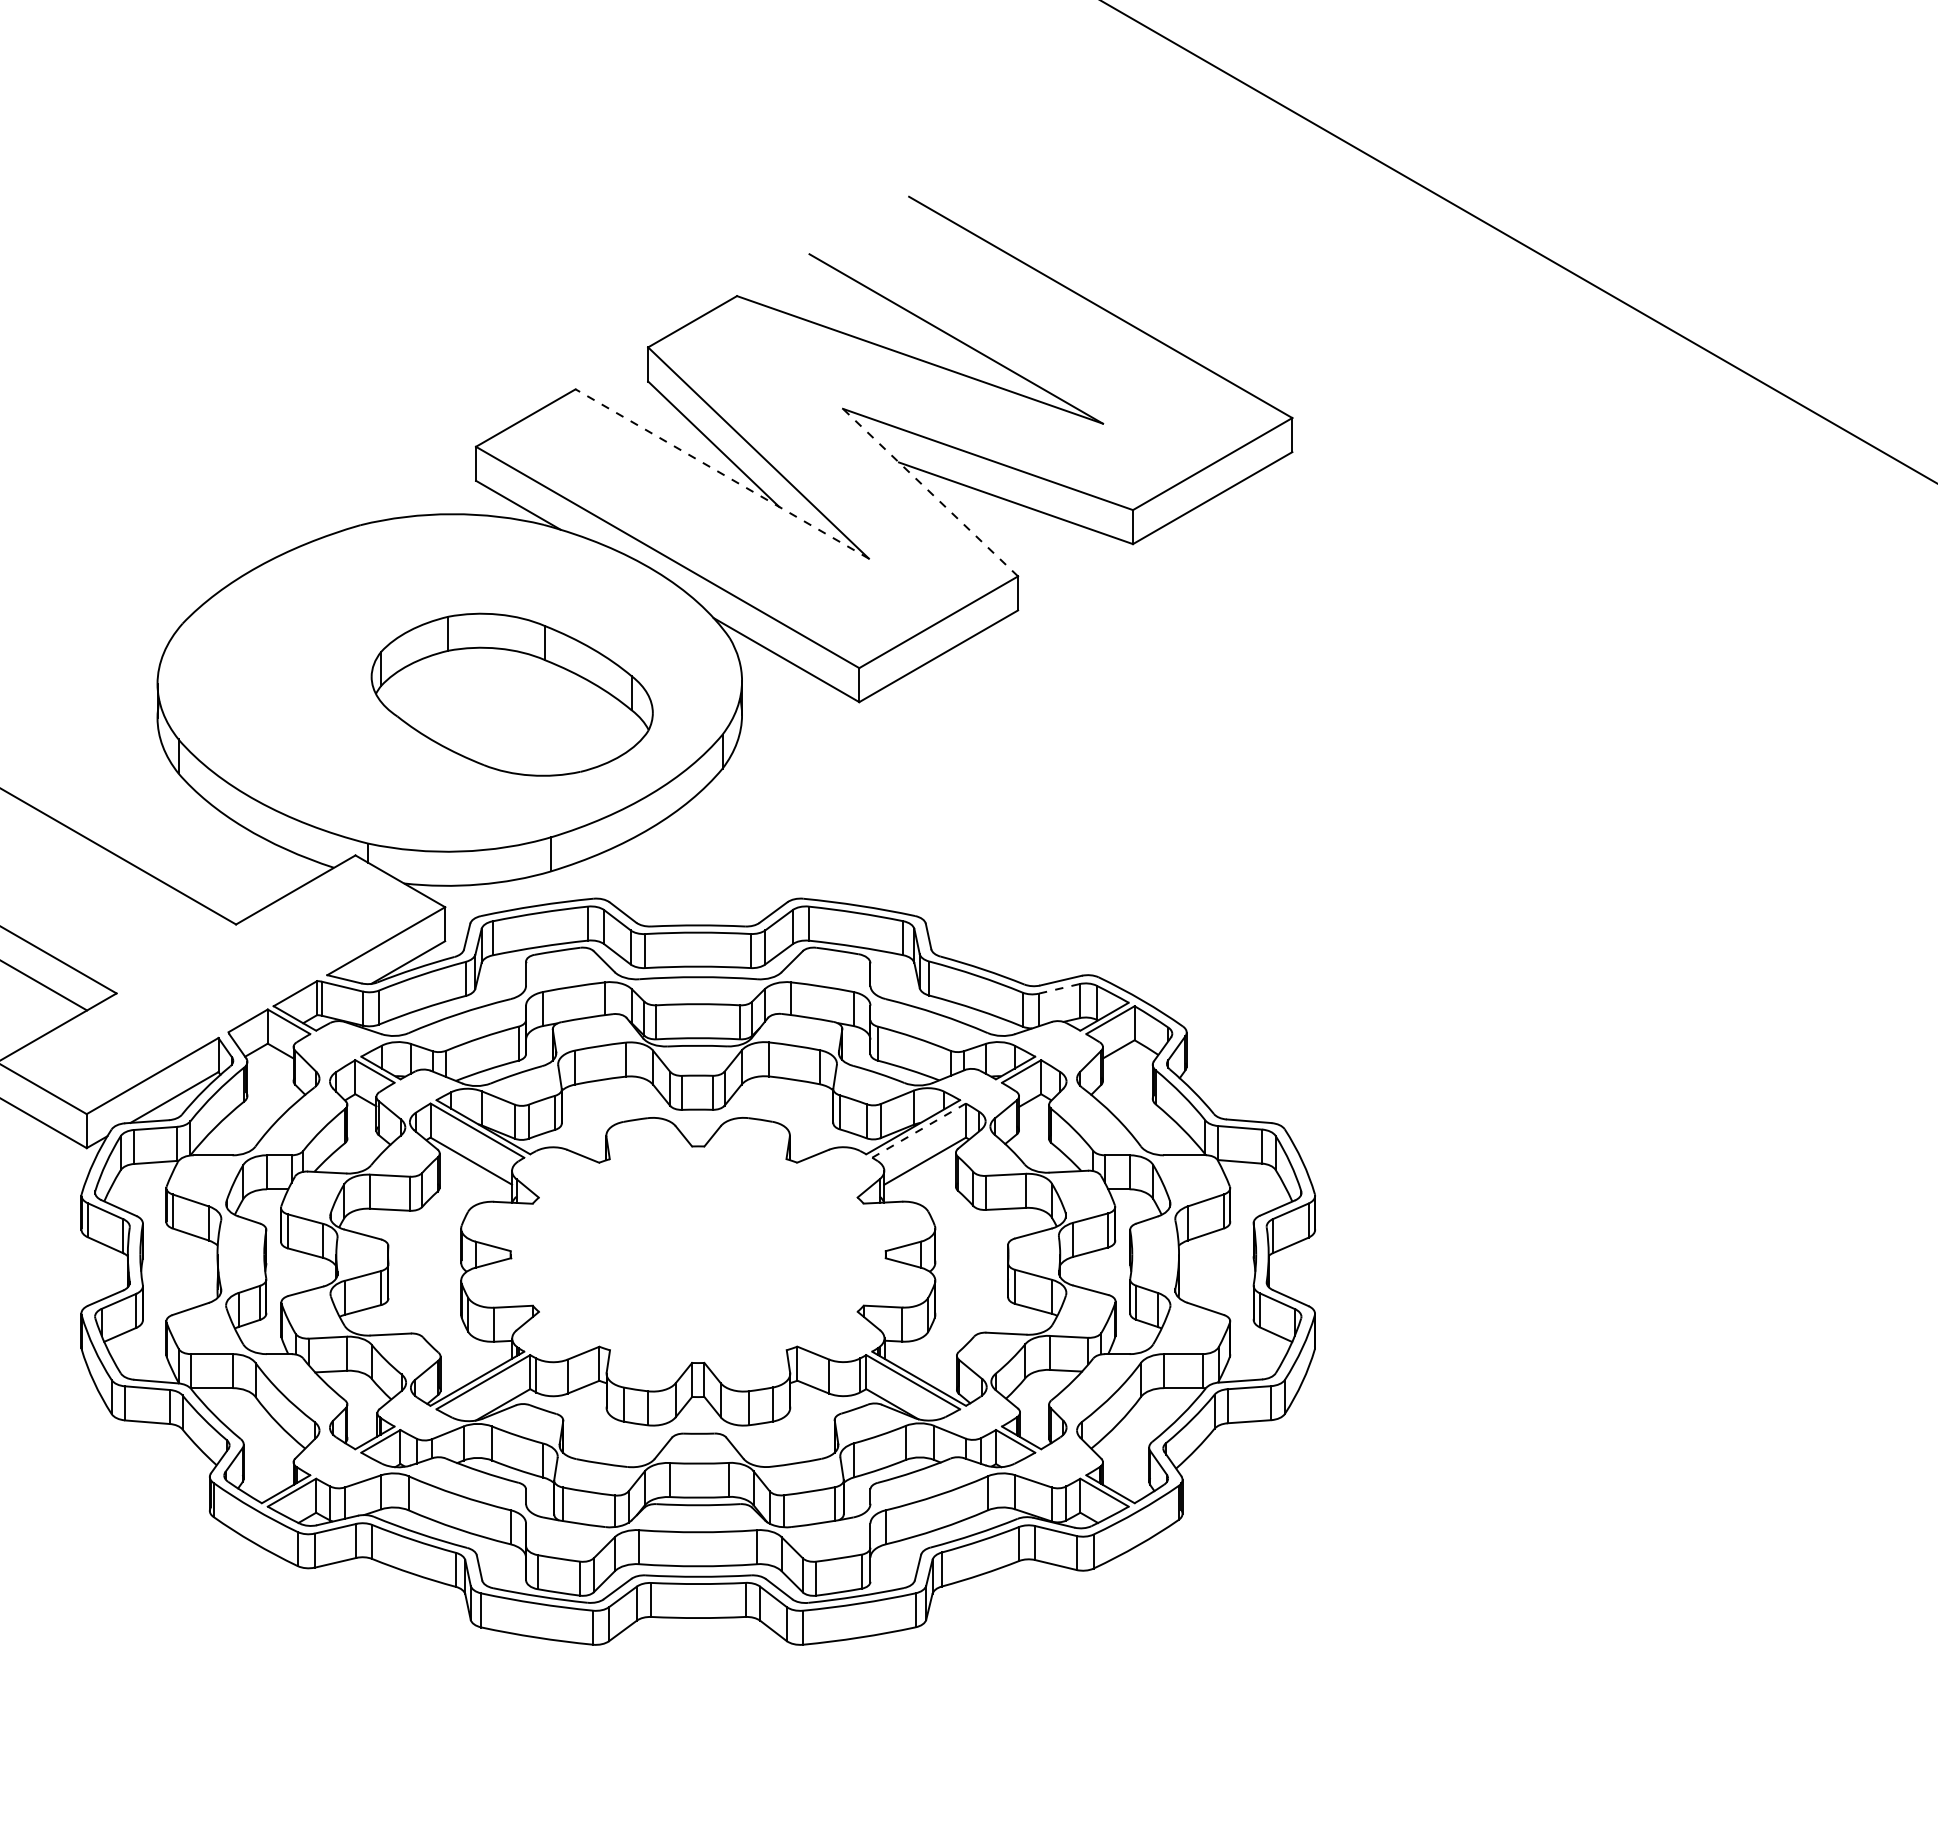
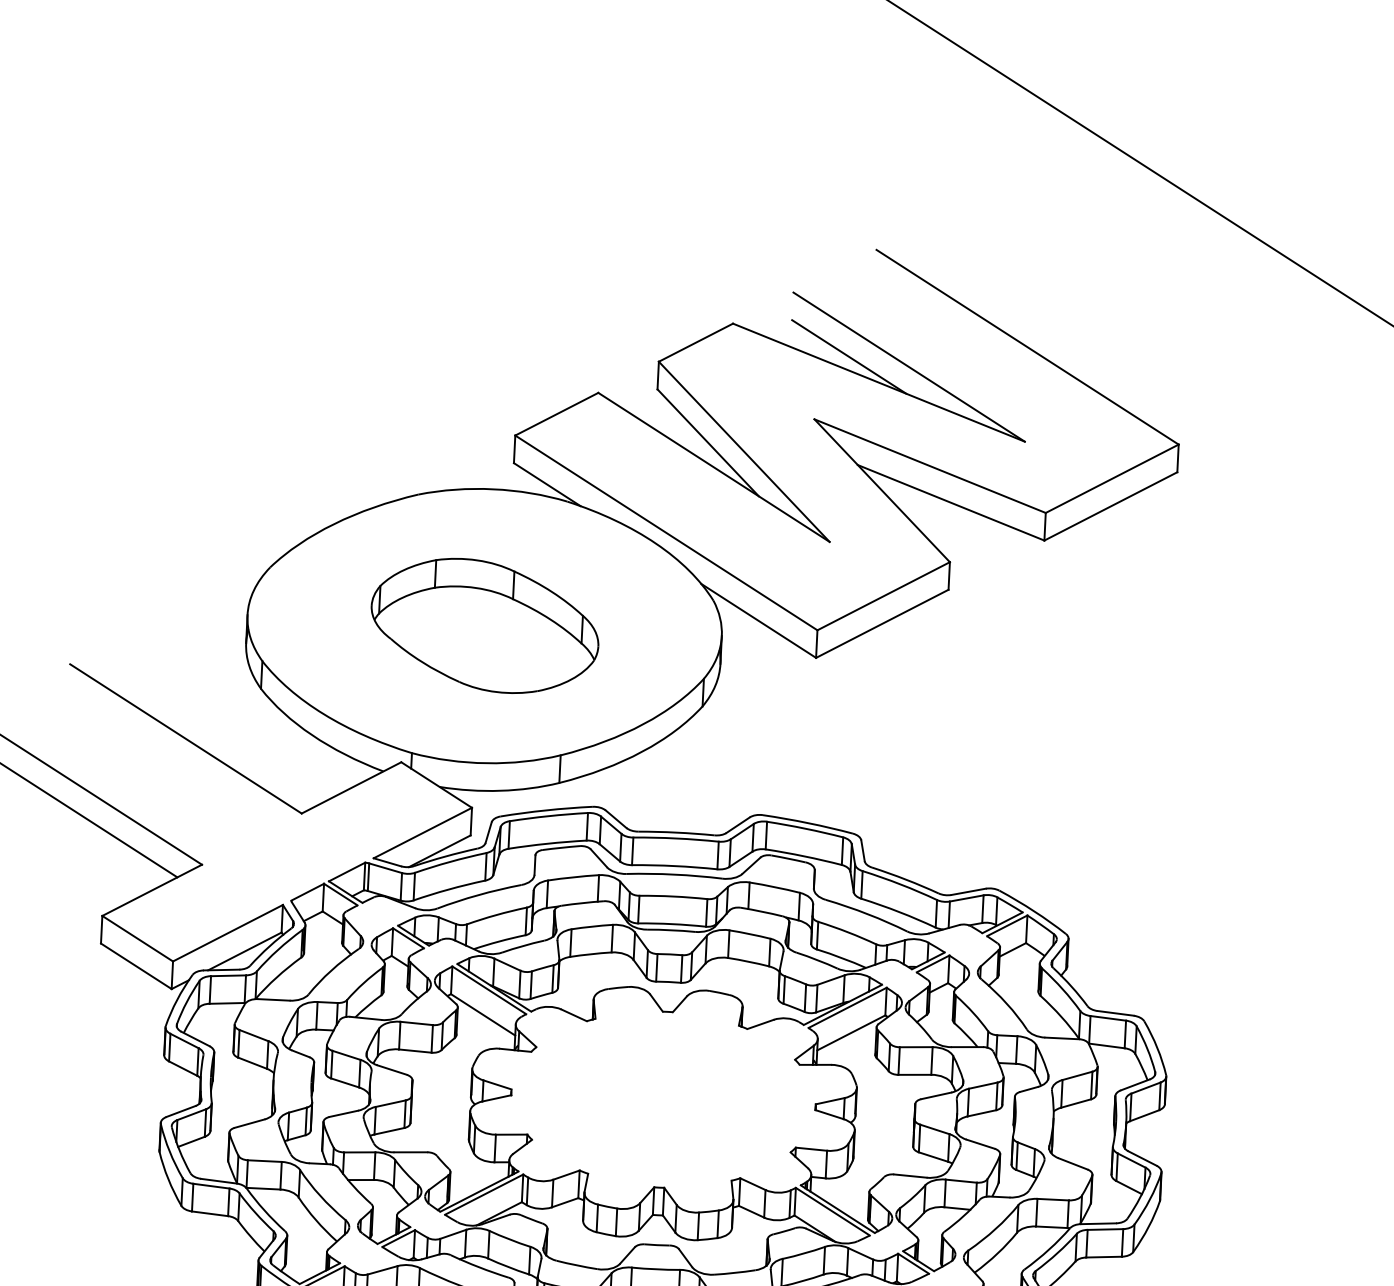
line: (881, 329) -> (848, 356), added
line: (721, 473) -> (713, 466), dashed -> solid
line: (930, 492) -> (882, 490), dashed -> solid
part: (511, 694) -> (484, 625), moved
line: (1058, 989) -> (966, 898), dashed -> solid
line: (918, 1130) -> (847, 1007), dashed -> solid

